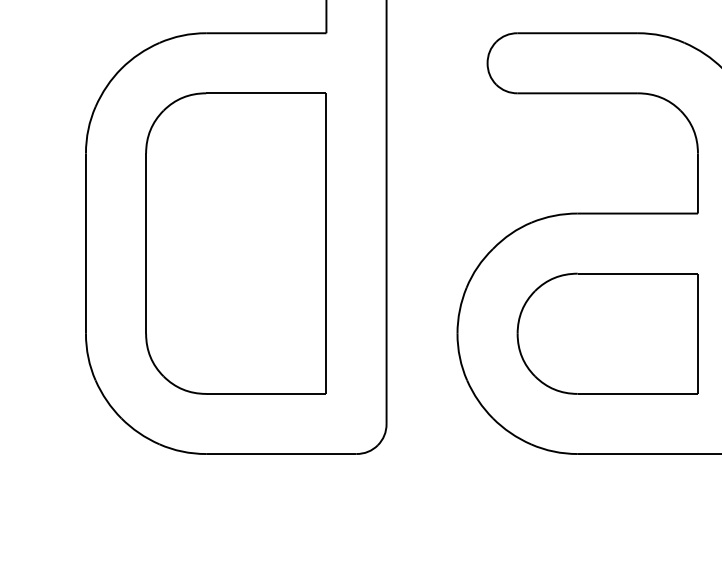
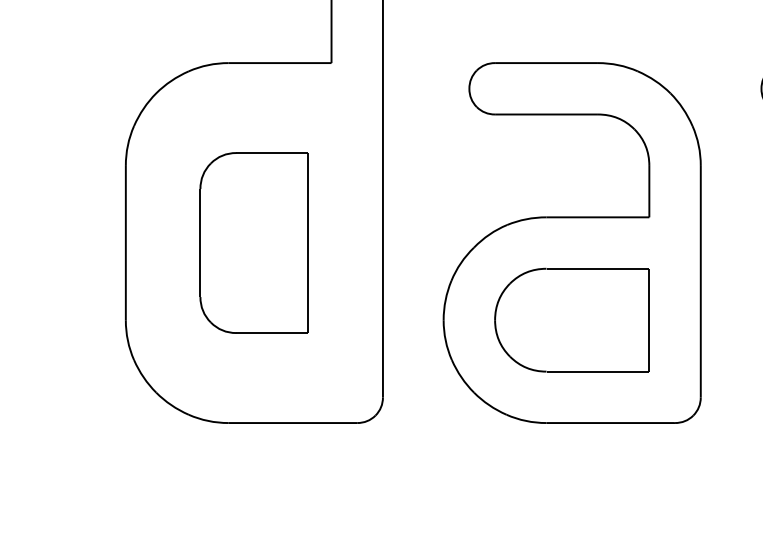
part: (236, 242) -> (254, 242), size x0.7

